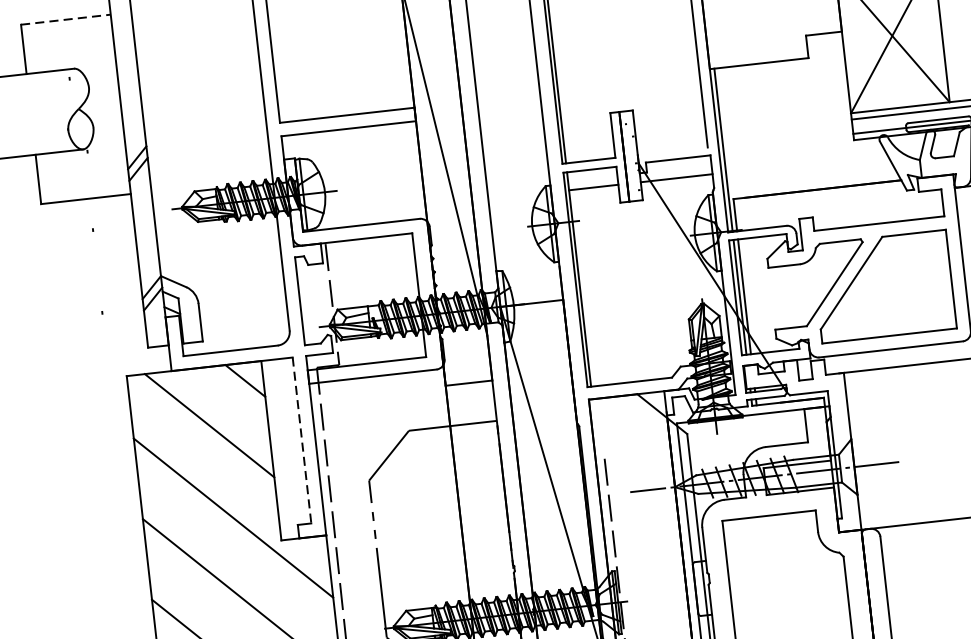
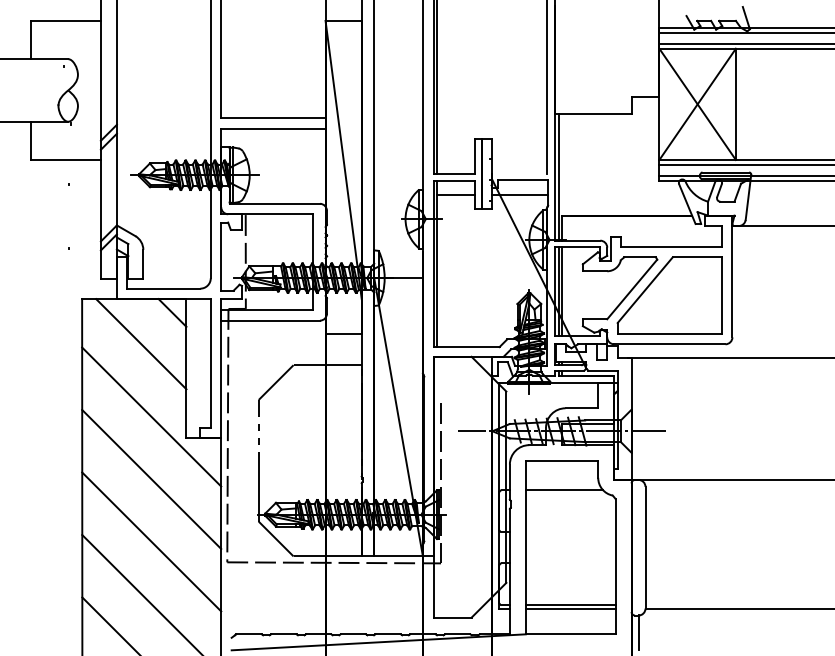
line: (66, 19) -> (66, 20), dashed -> solid
line: (301, 440) -> (210, 363), dashed -> solid
line: (776, 553) -> (564, 490), added

